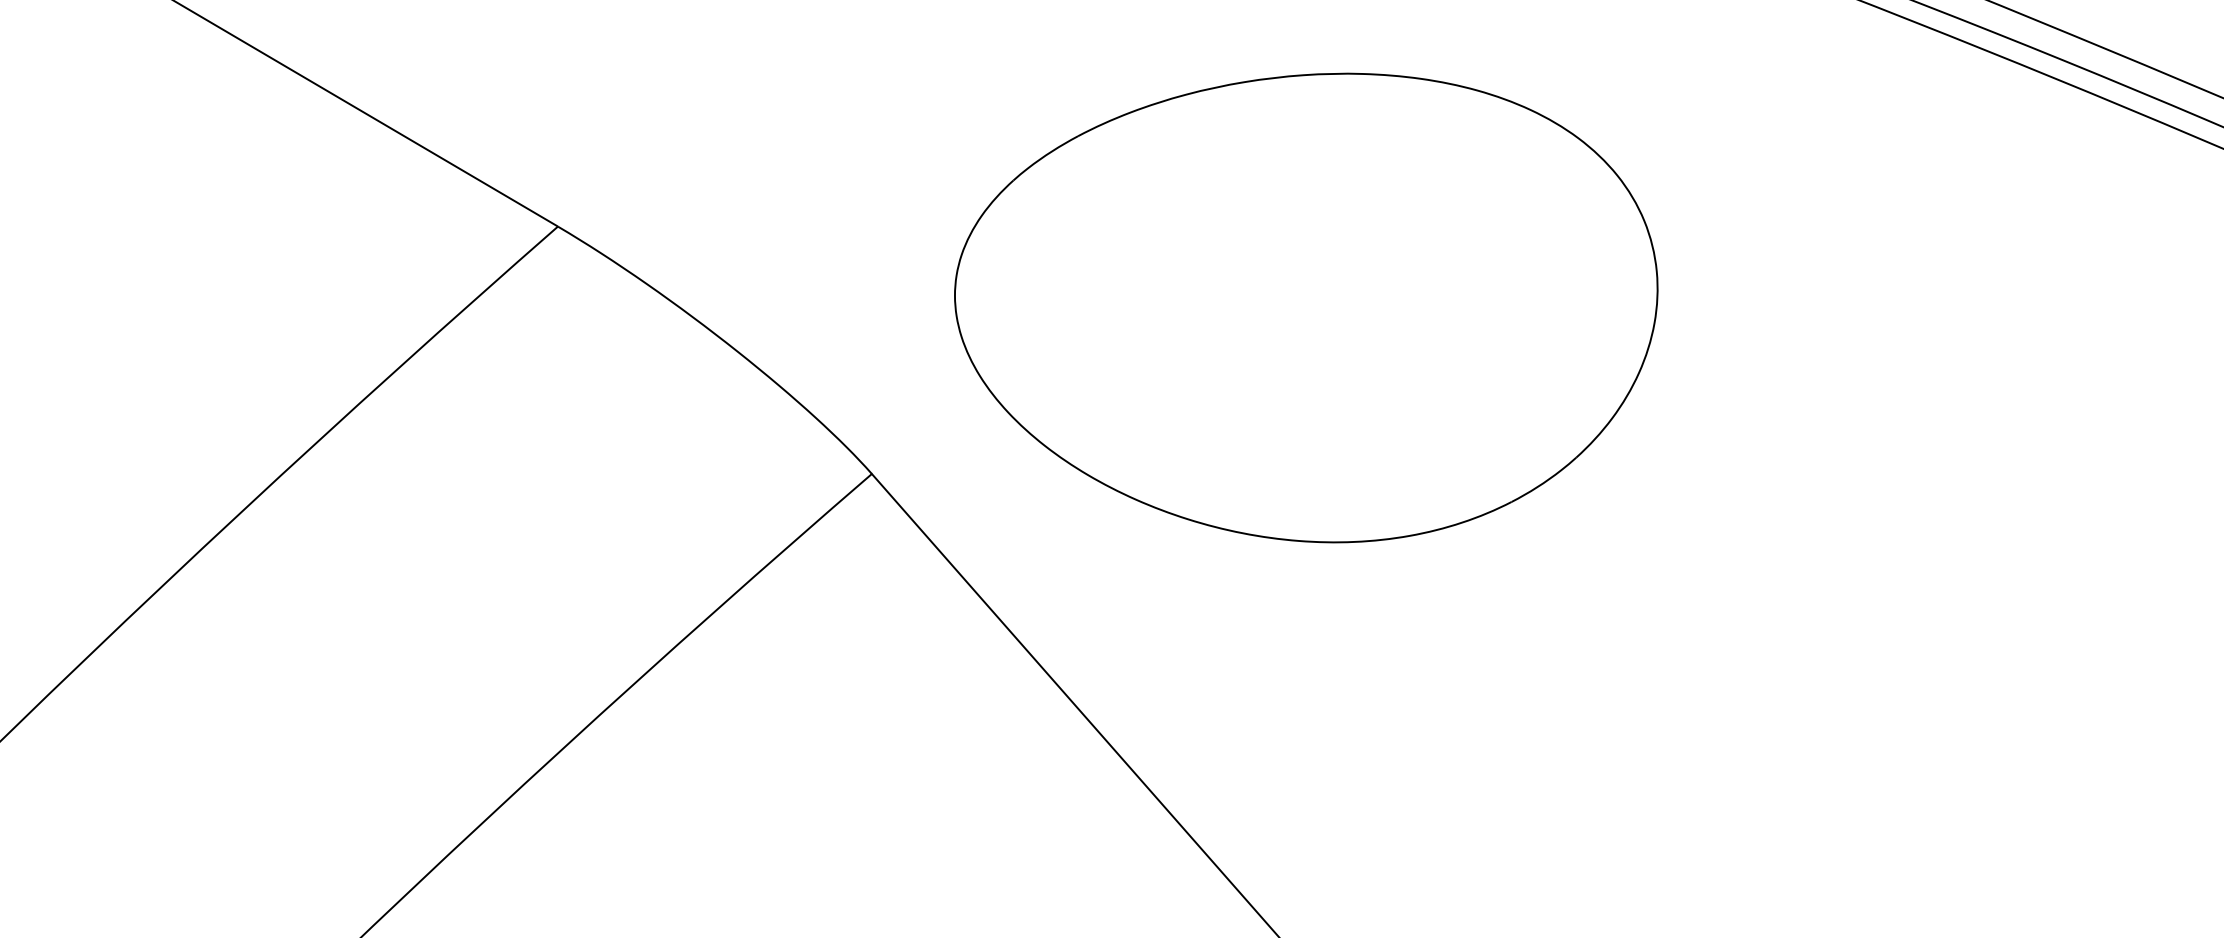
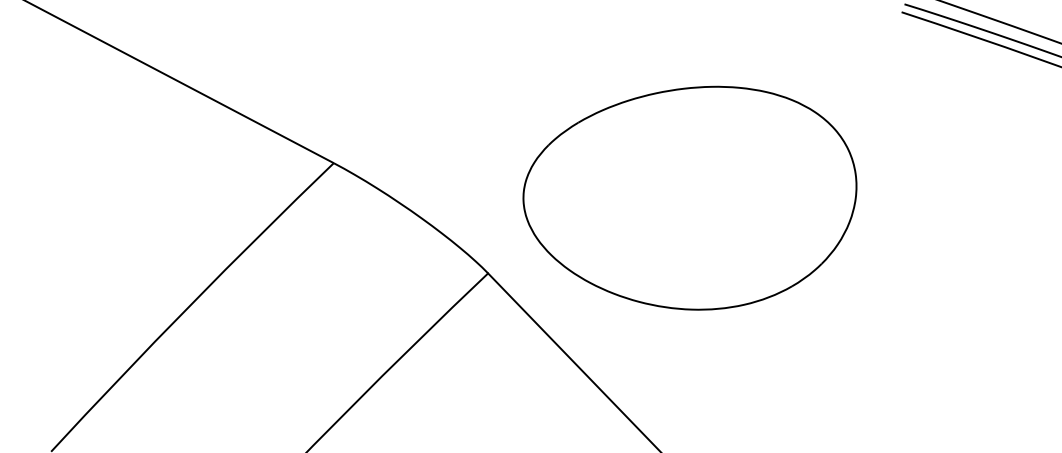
part: (1304, 304) -> (689, 197), moved

